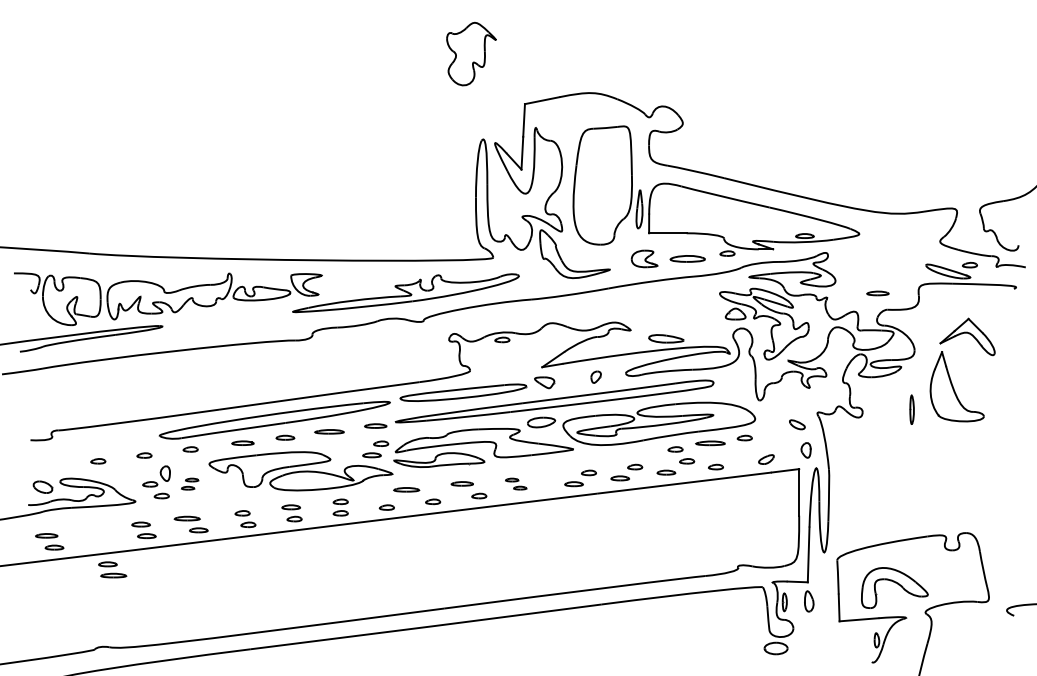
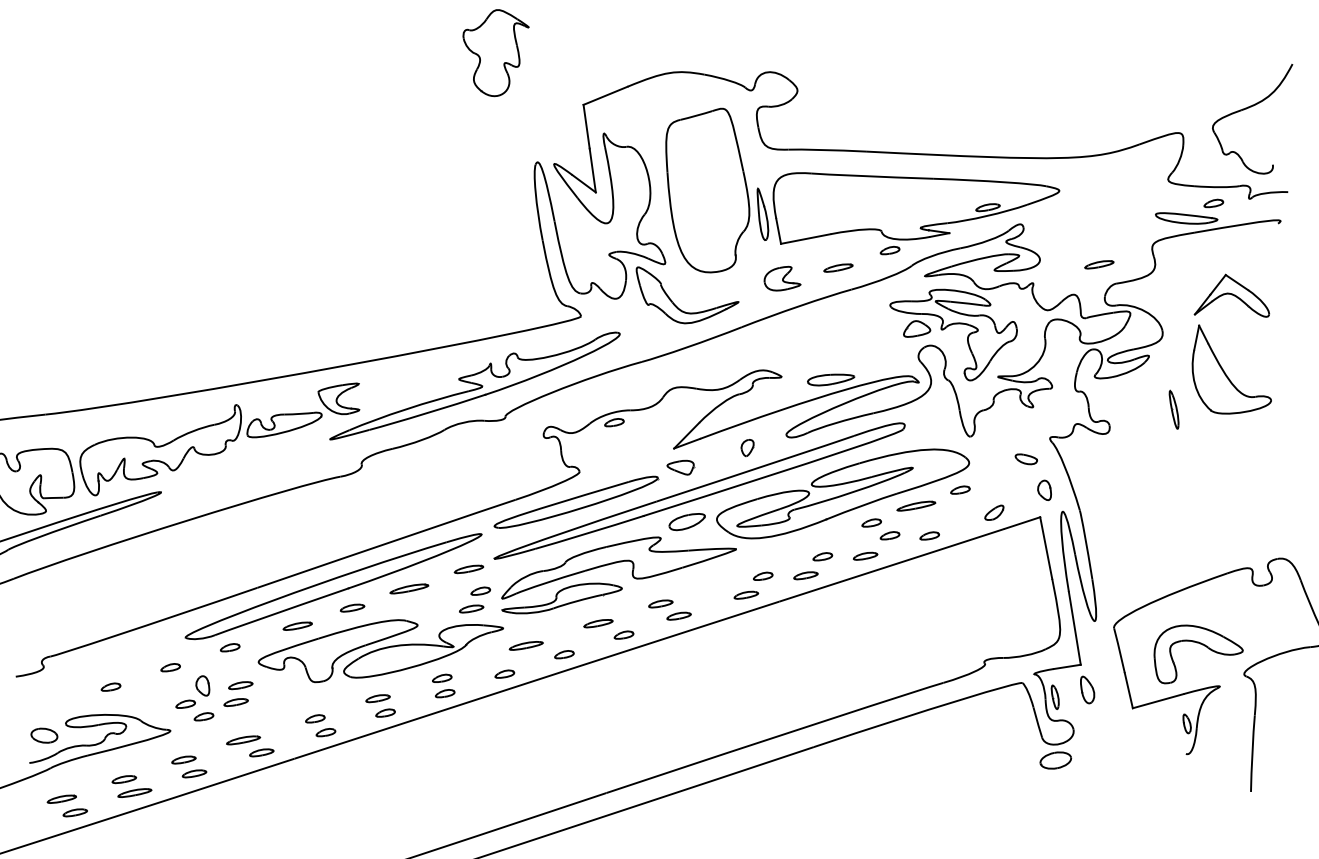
part: (686, 258) -> (836, 267), size x0.62
part: (189, 483) -> (237, 693), size x1.43
part: (515, 483) -> (668, 609), size x1.43
part: (112, 569) -> (131, 785), moved

